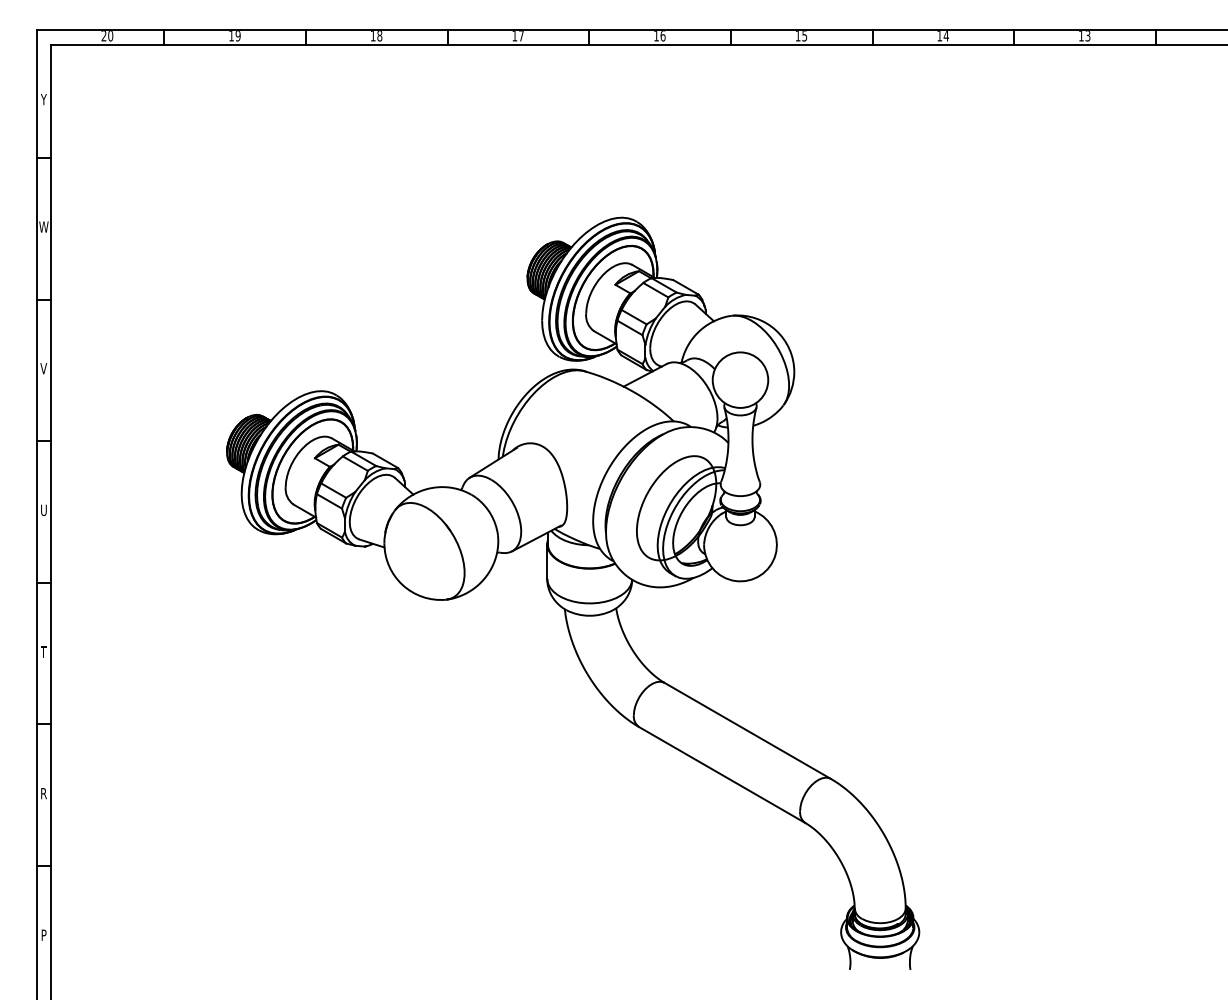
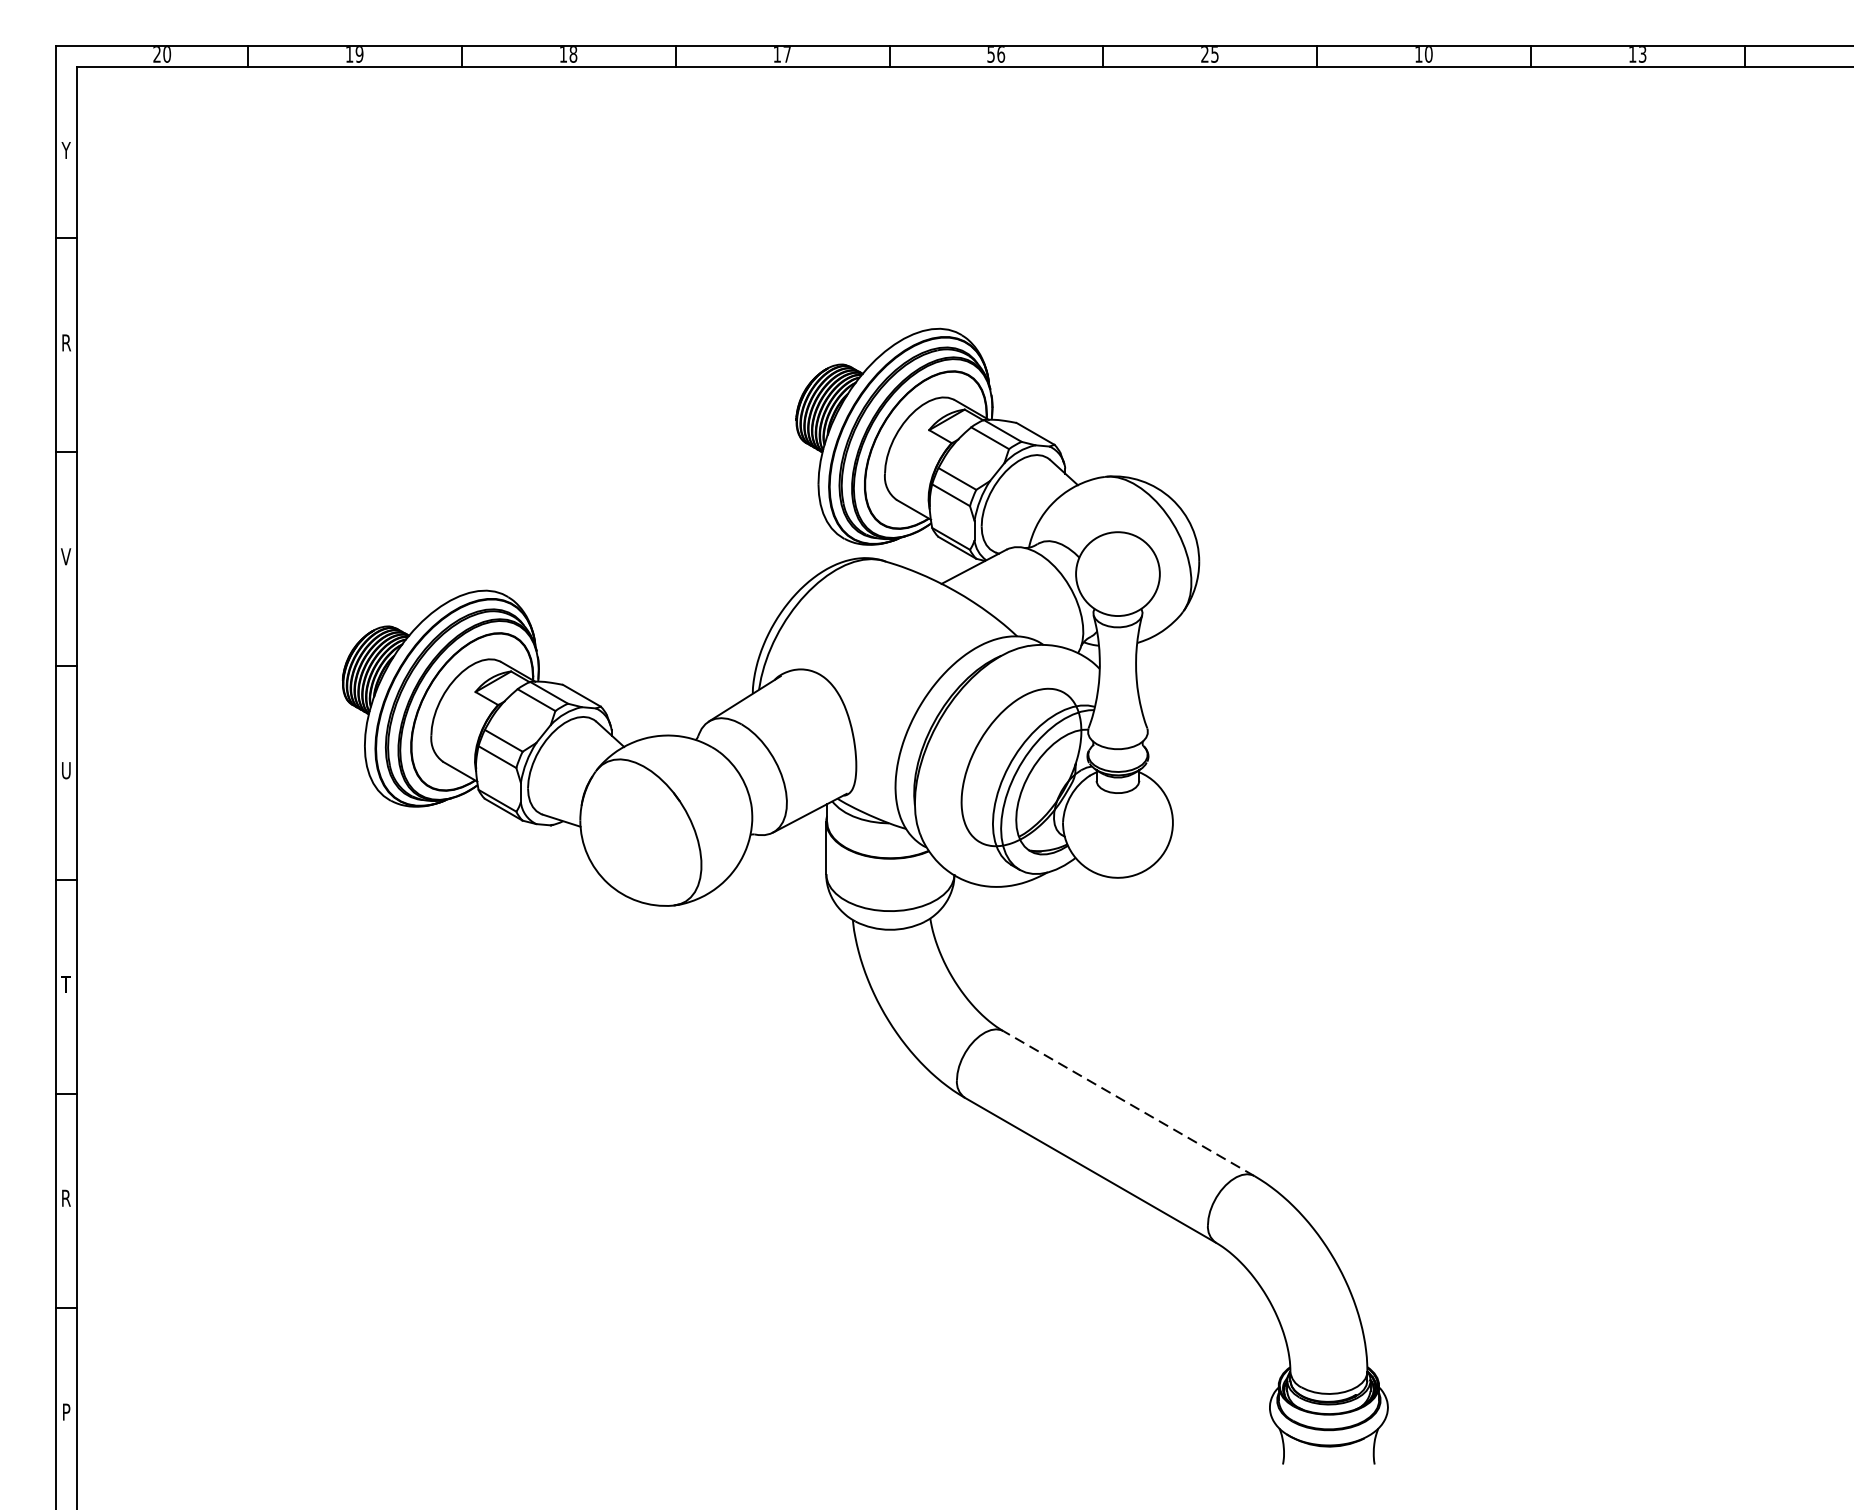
text: (656, 36) -> (991, 55), 16 -> 56
text: (797, 36) -> (1204, 55), 15 -> 25
text: (946, 36) -> (1429, 55), 14 -> 10
text: (43, 226) -> (65, 342), W -> R
line: (747, 730) -> (1128, 1103), solid -> dashed

